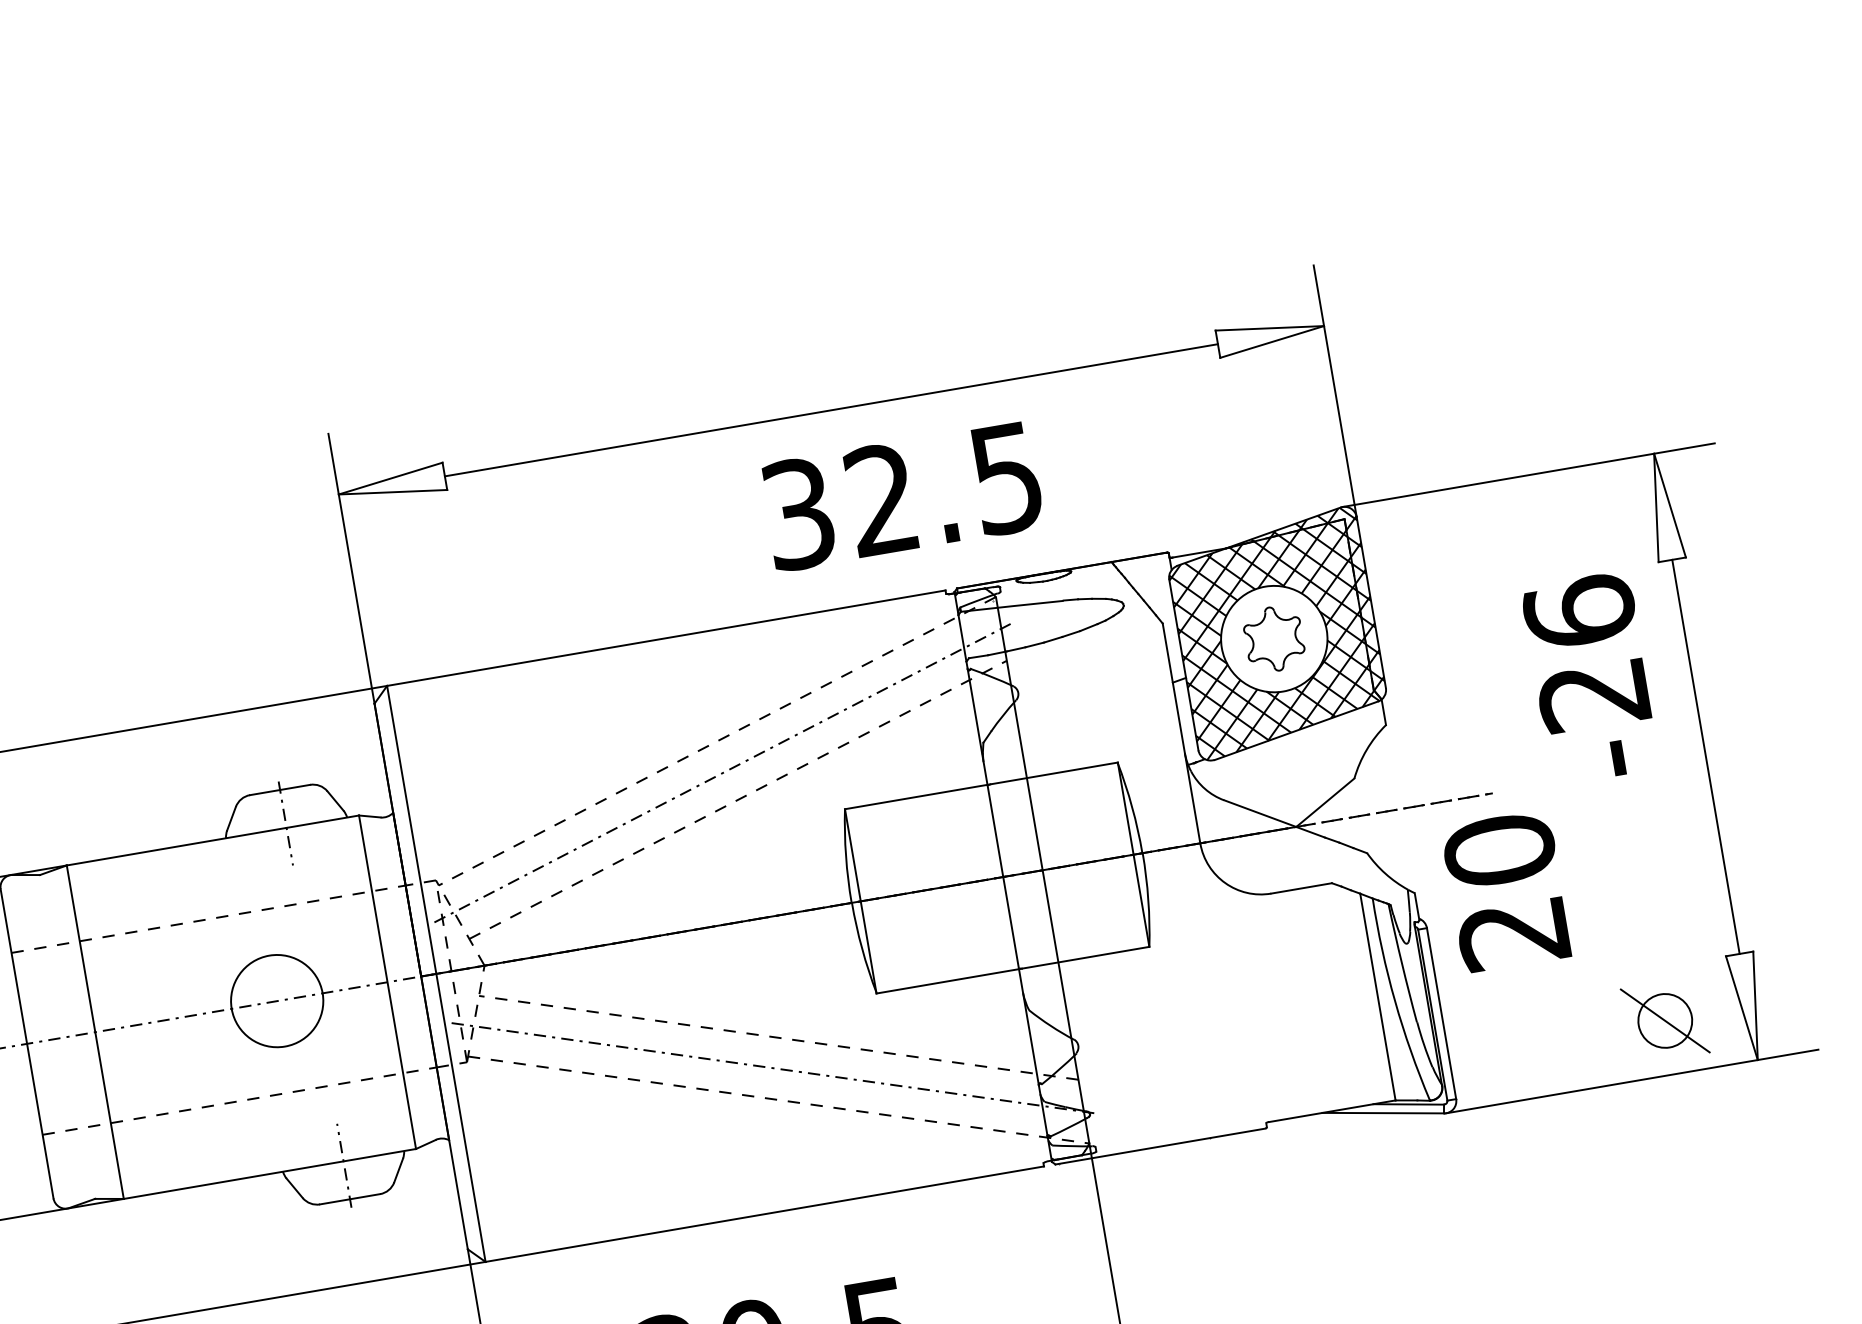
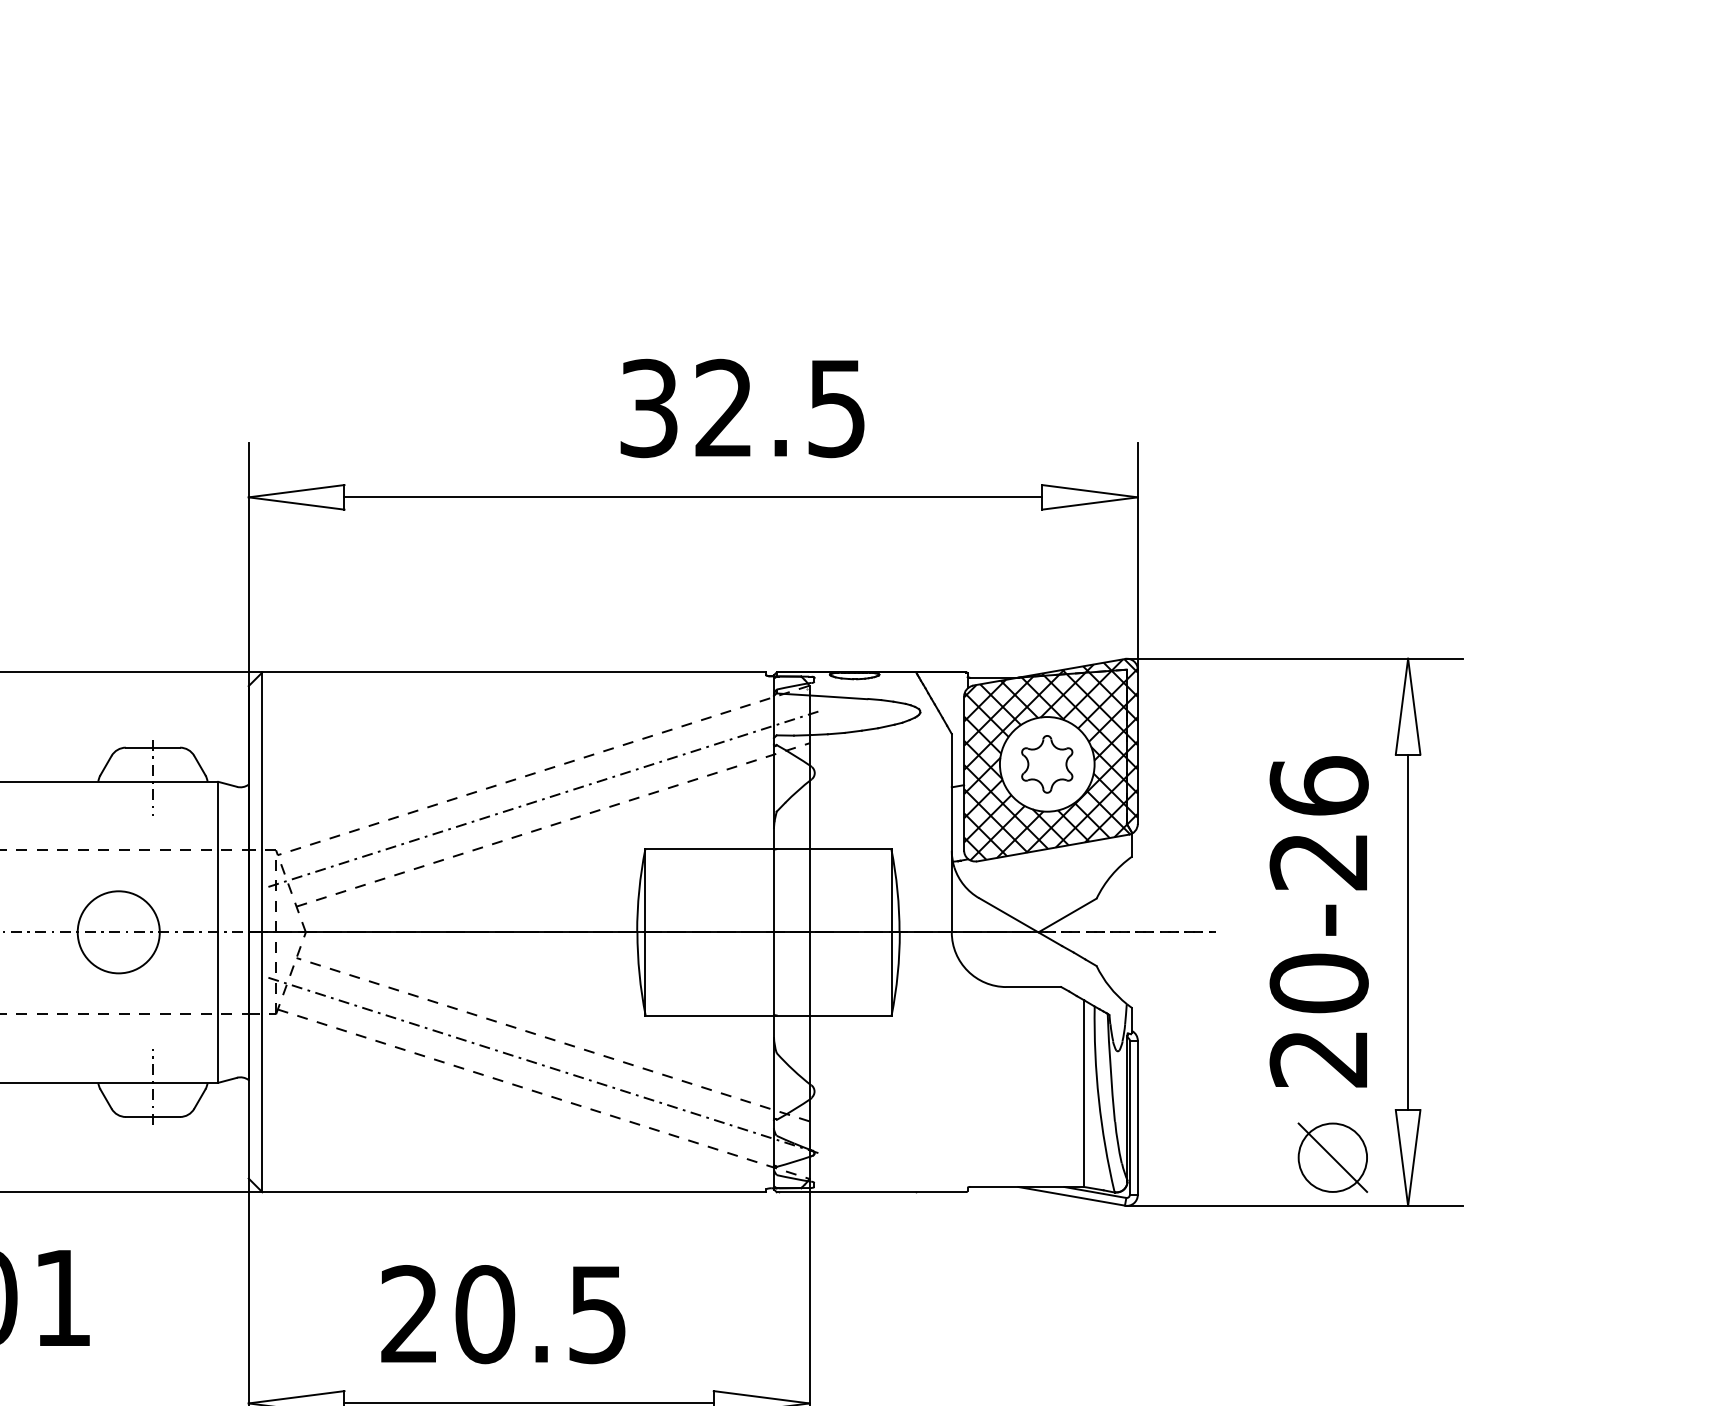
text: (902, 496) -> (742, 408), moved
text: (1505, 891) -> (1318, 1020), moved
circle: (1664, 1020) -> (1332, 1157), size x1.43

